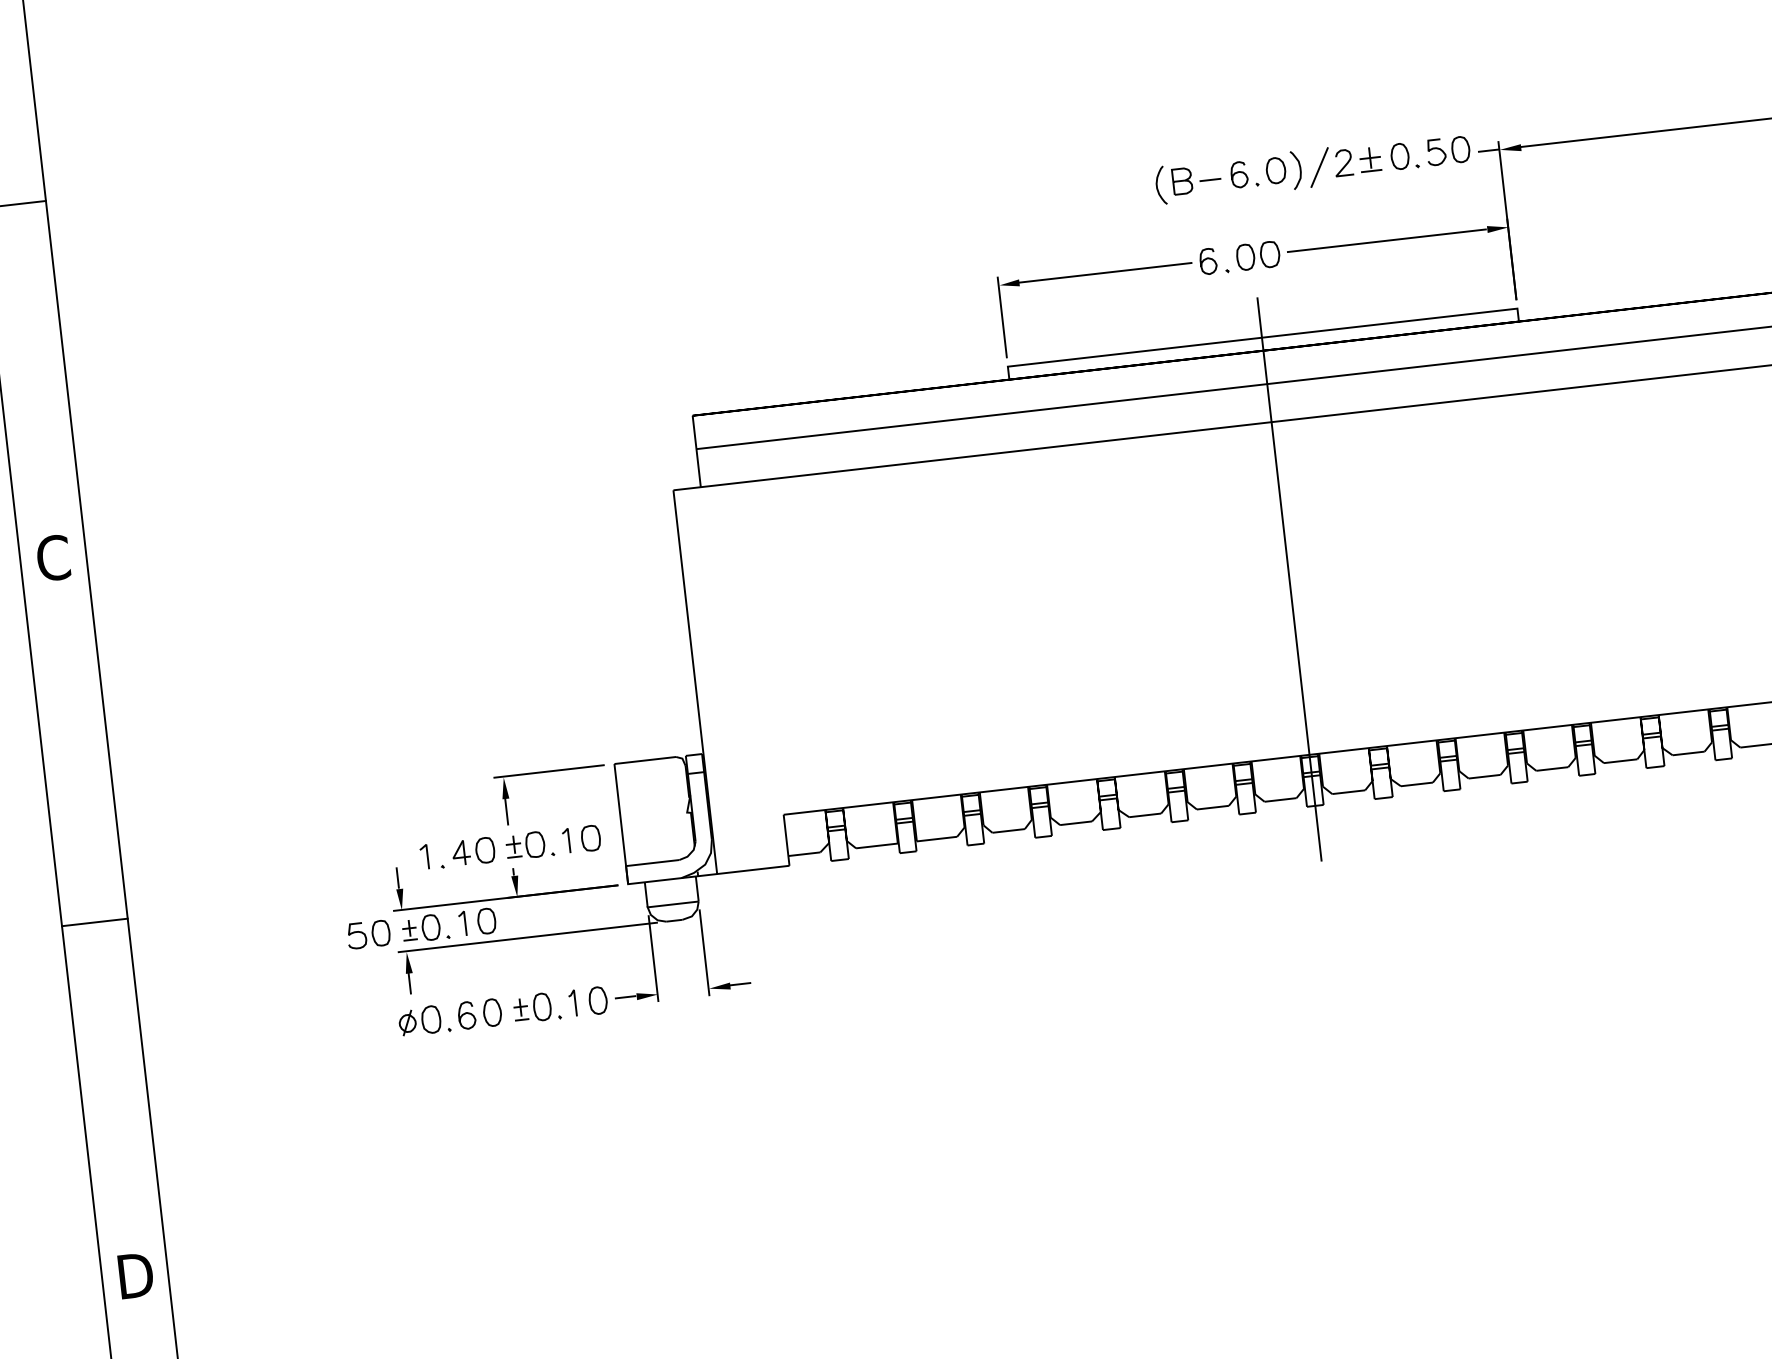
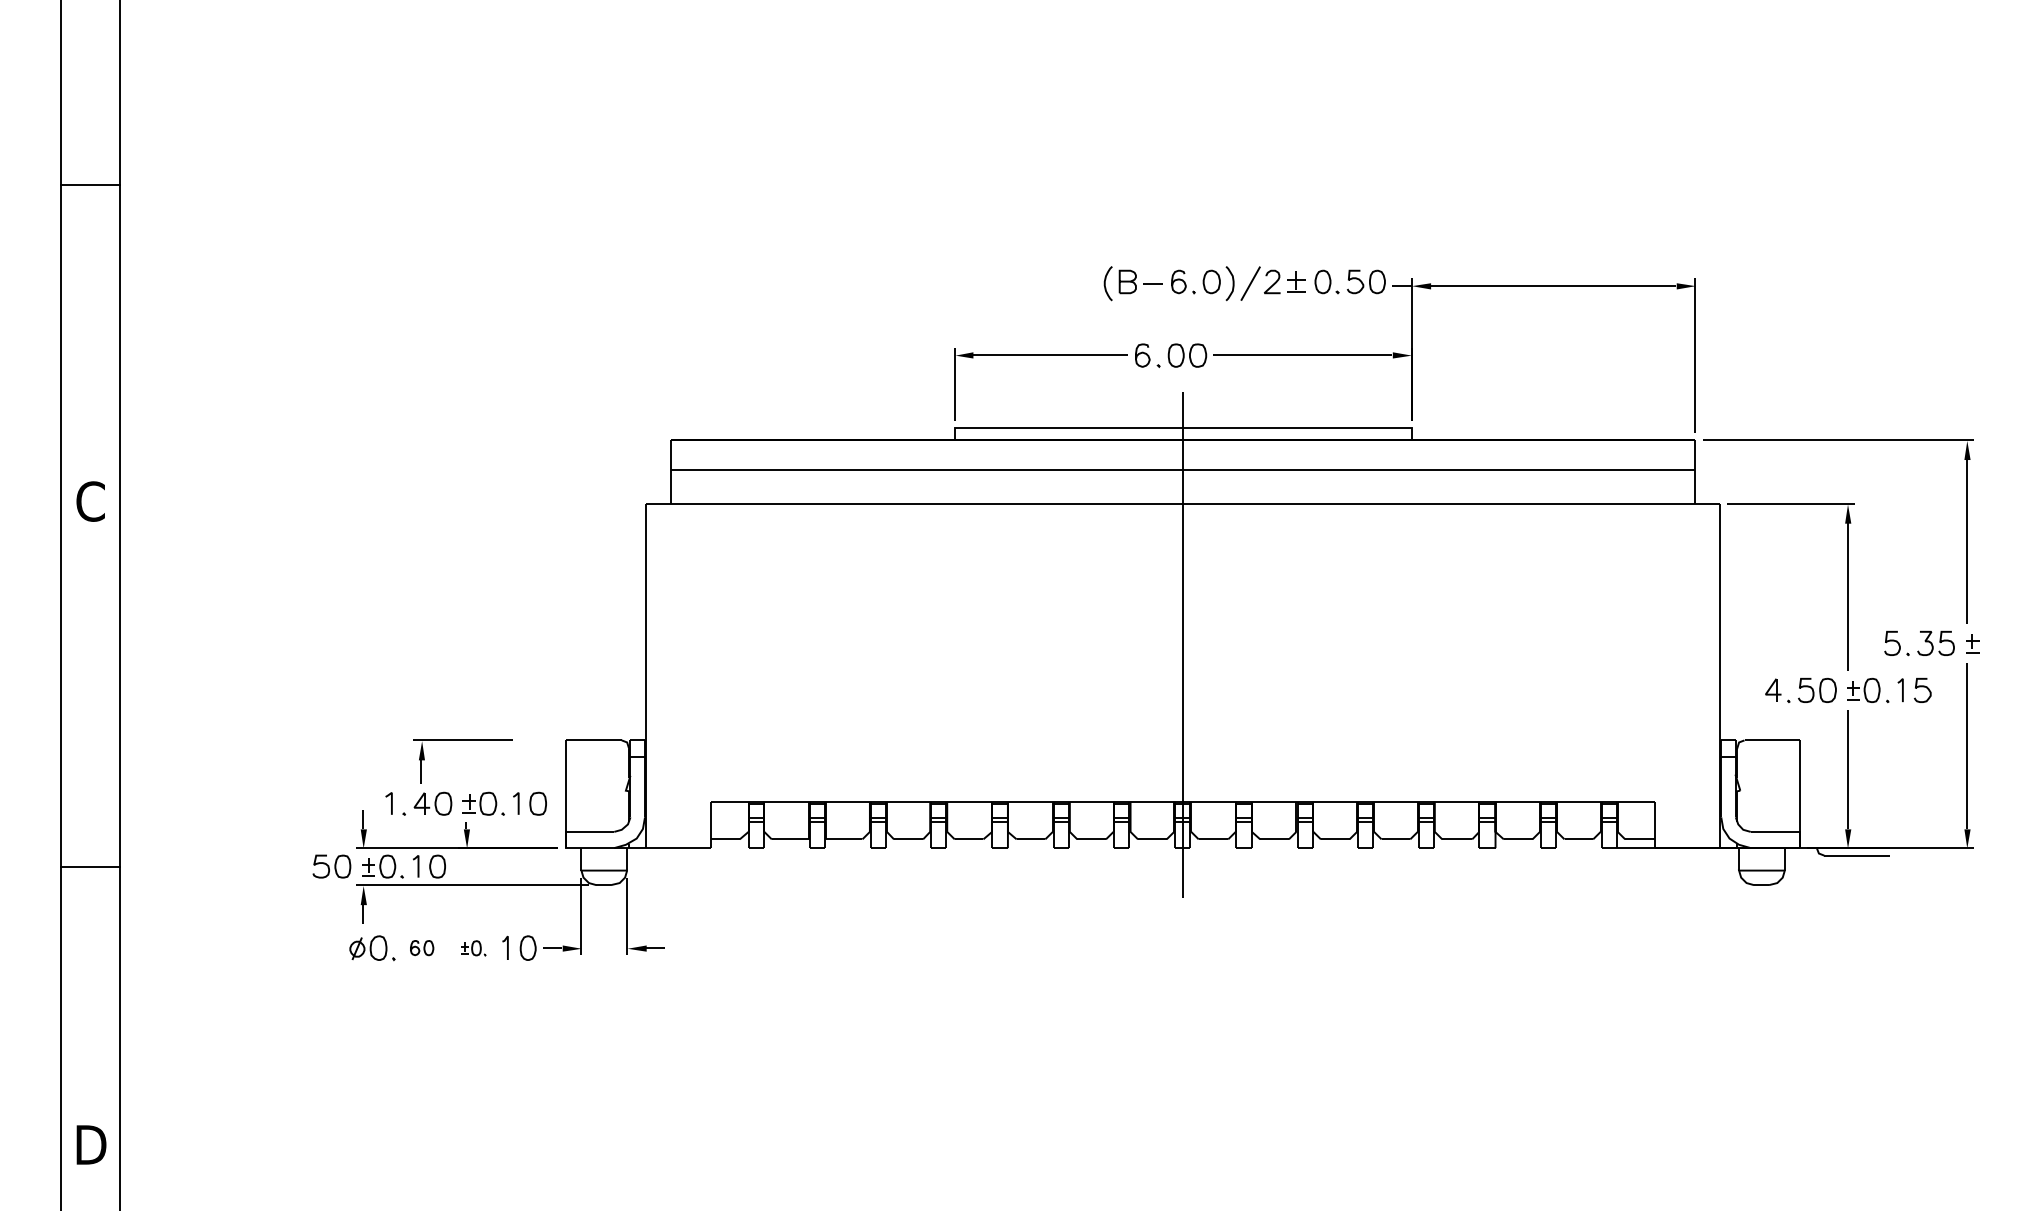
part: (548, 771) -> (462, 740), moved
line: (94, 922) -> (90, 867), moved
part: (537, 1007) -> (473, 948), size x0.6
part: (479, 1013) -> (421, 947), size x0.6

